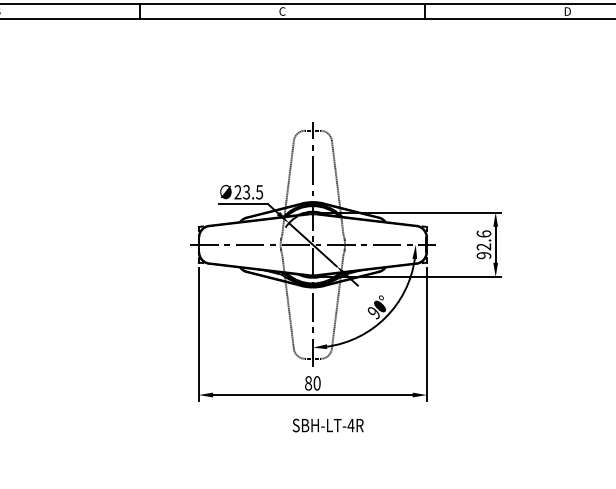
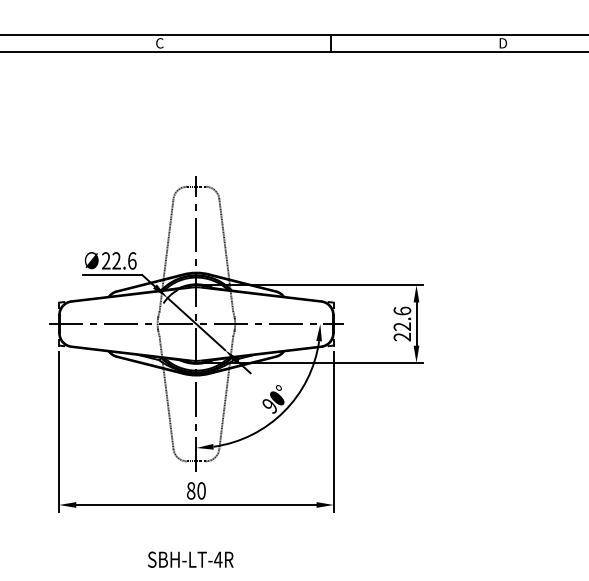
text: (253, 192) -> (124, 261), 23.5 -> 22.6
text: (484, 255) -> (403, 336), 92.6 -> 22.6
text: (327, 425) -> (189, 559), moved

